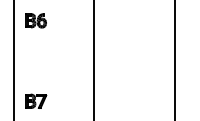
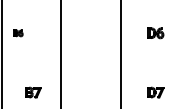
part: (36, 21) -> (18, 33), size x0.6
part: (36, 101) -> (33, 92), moved

